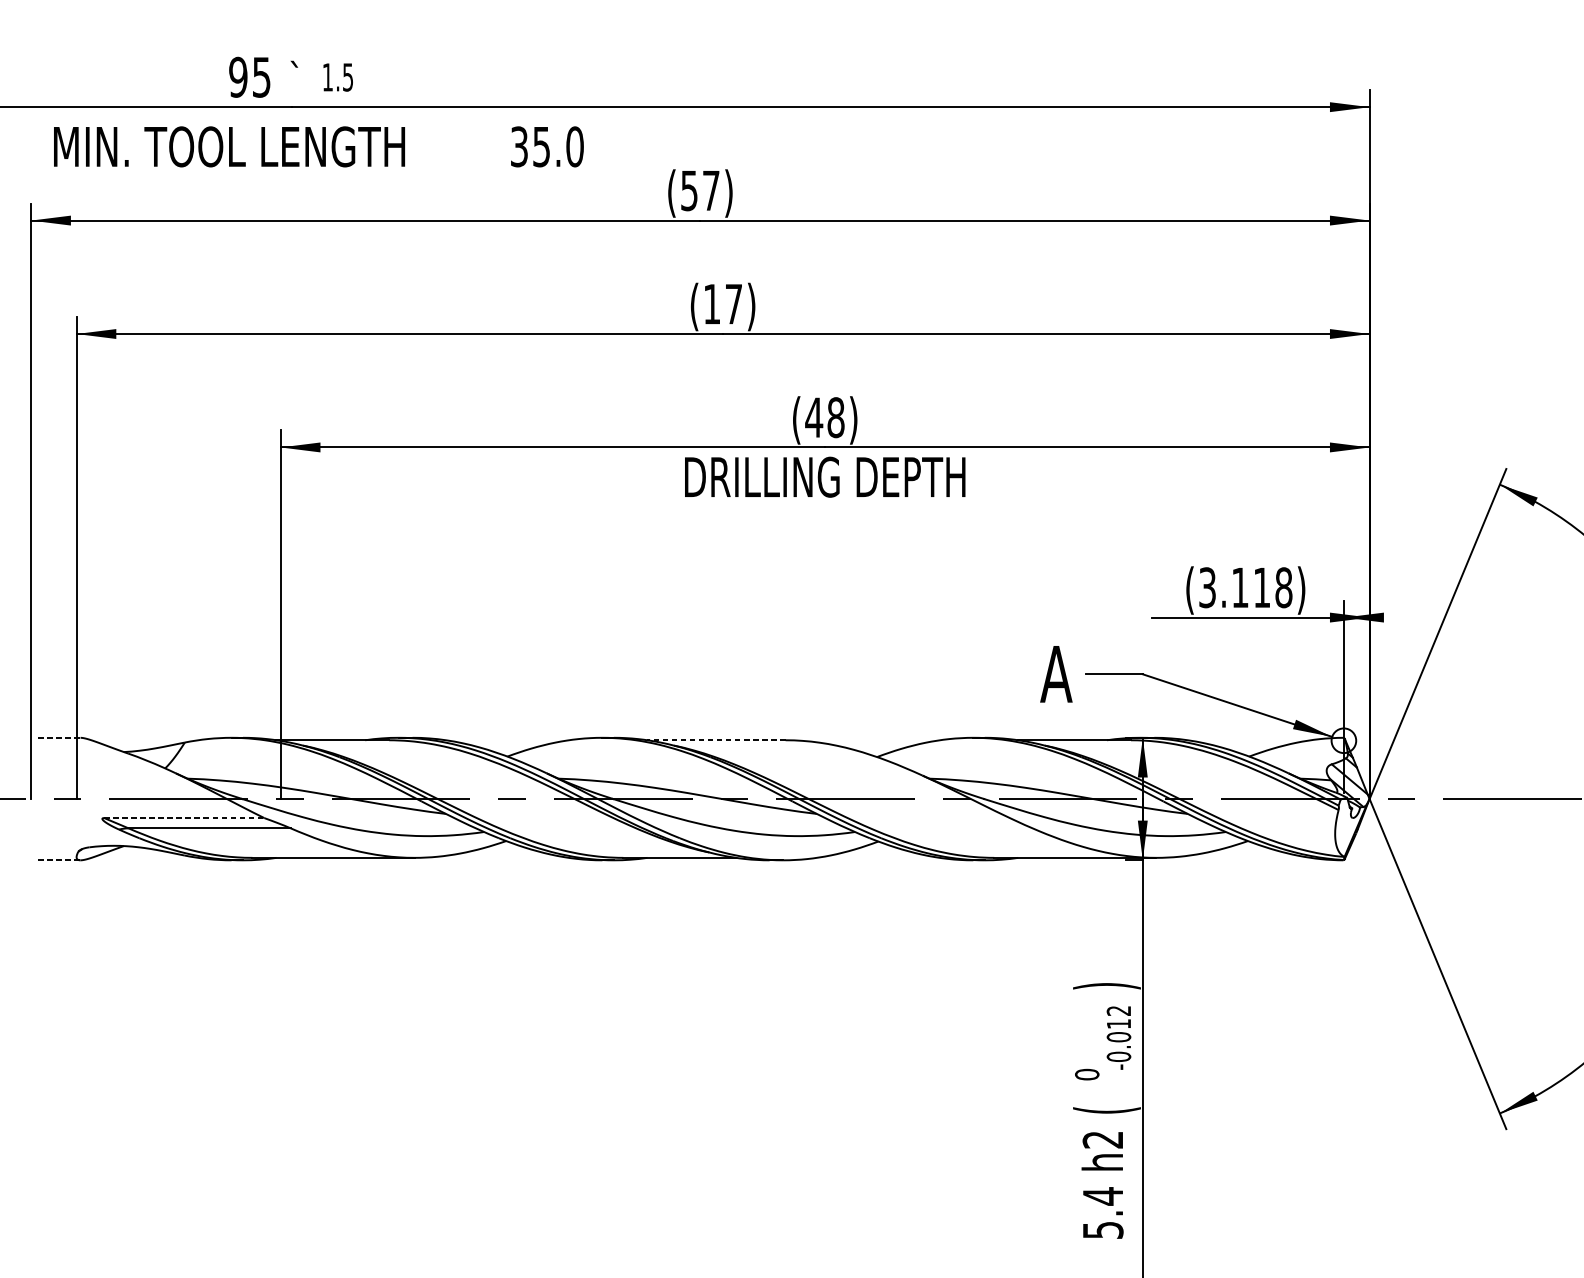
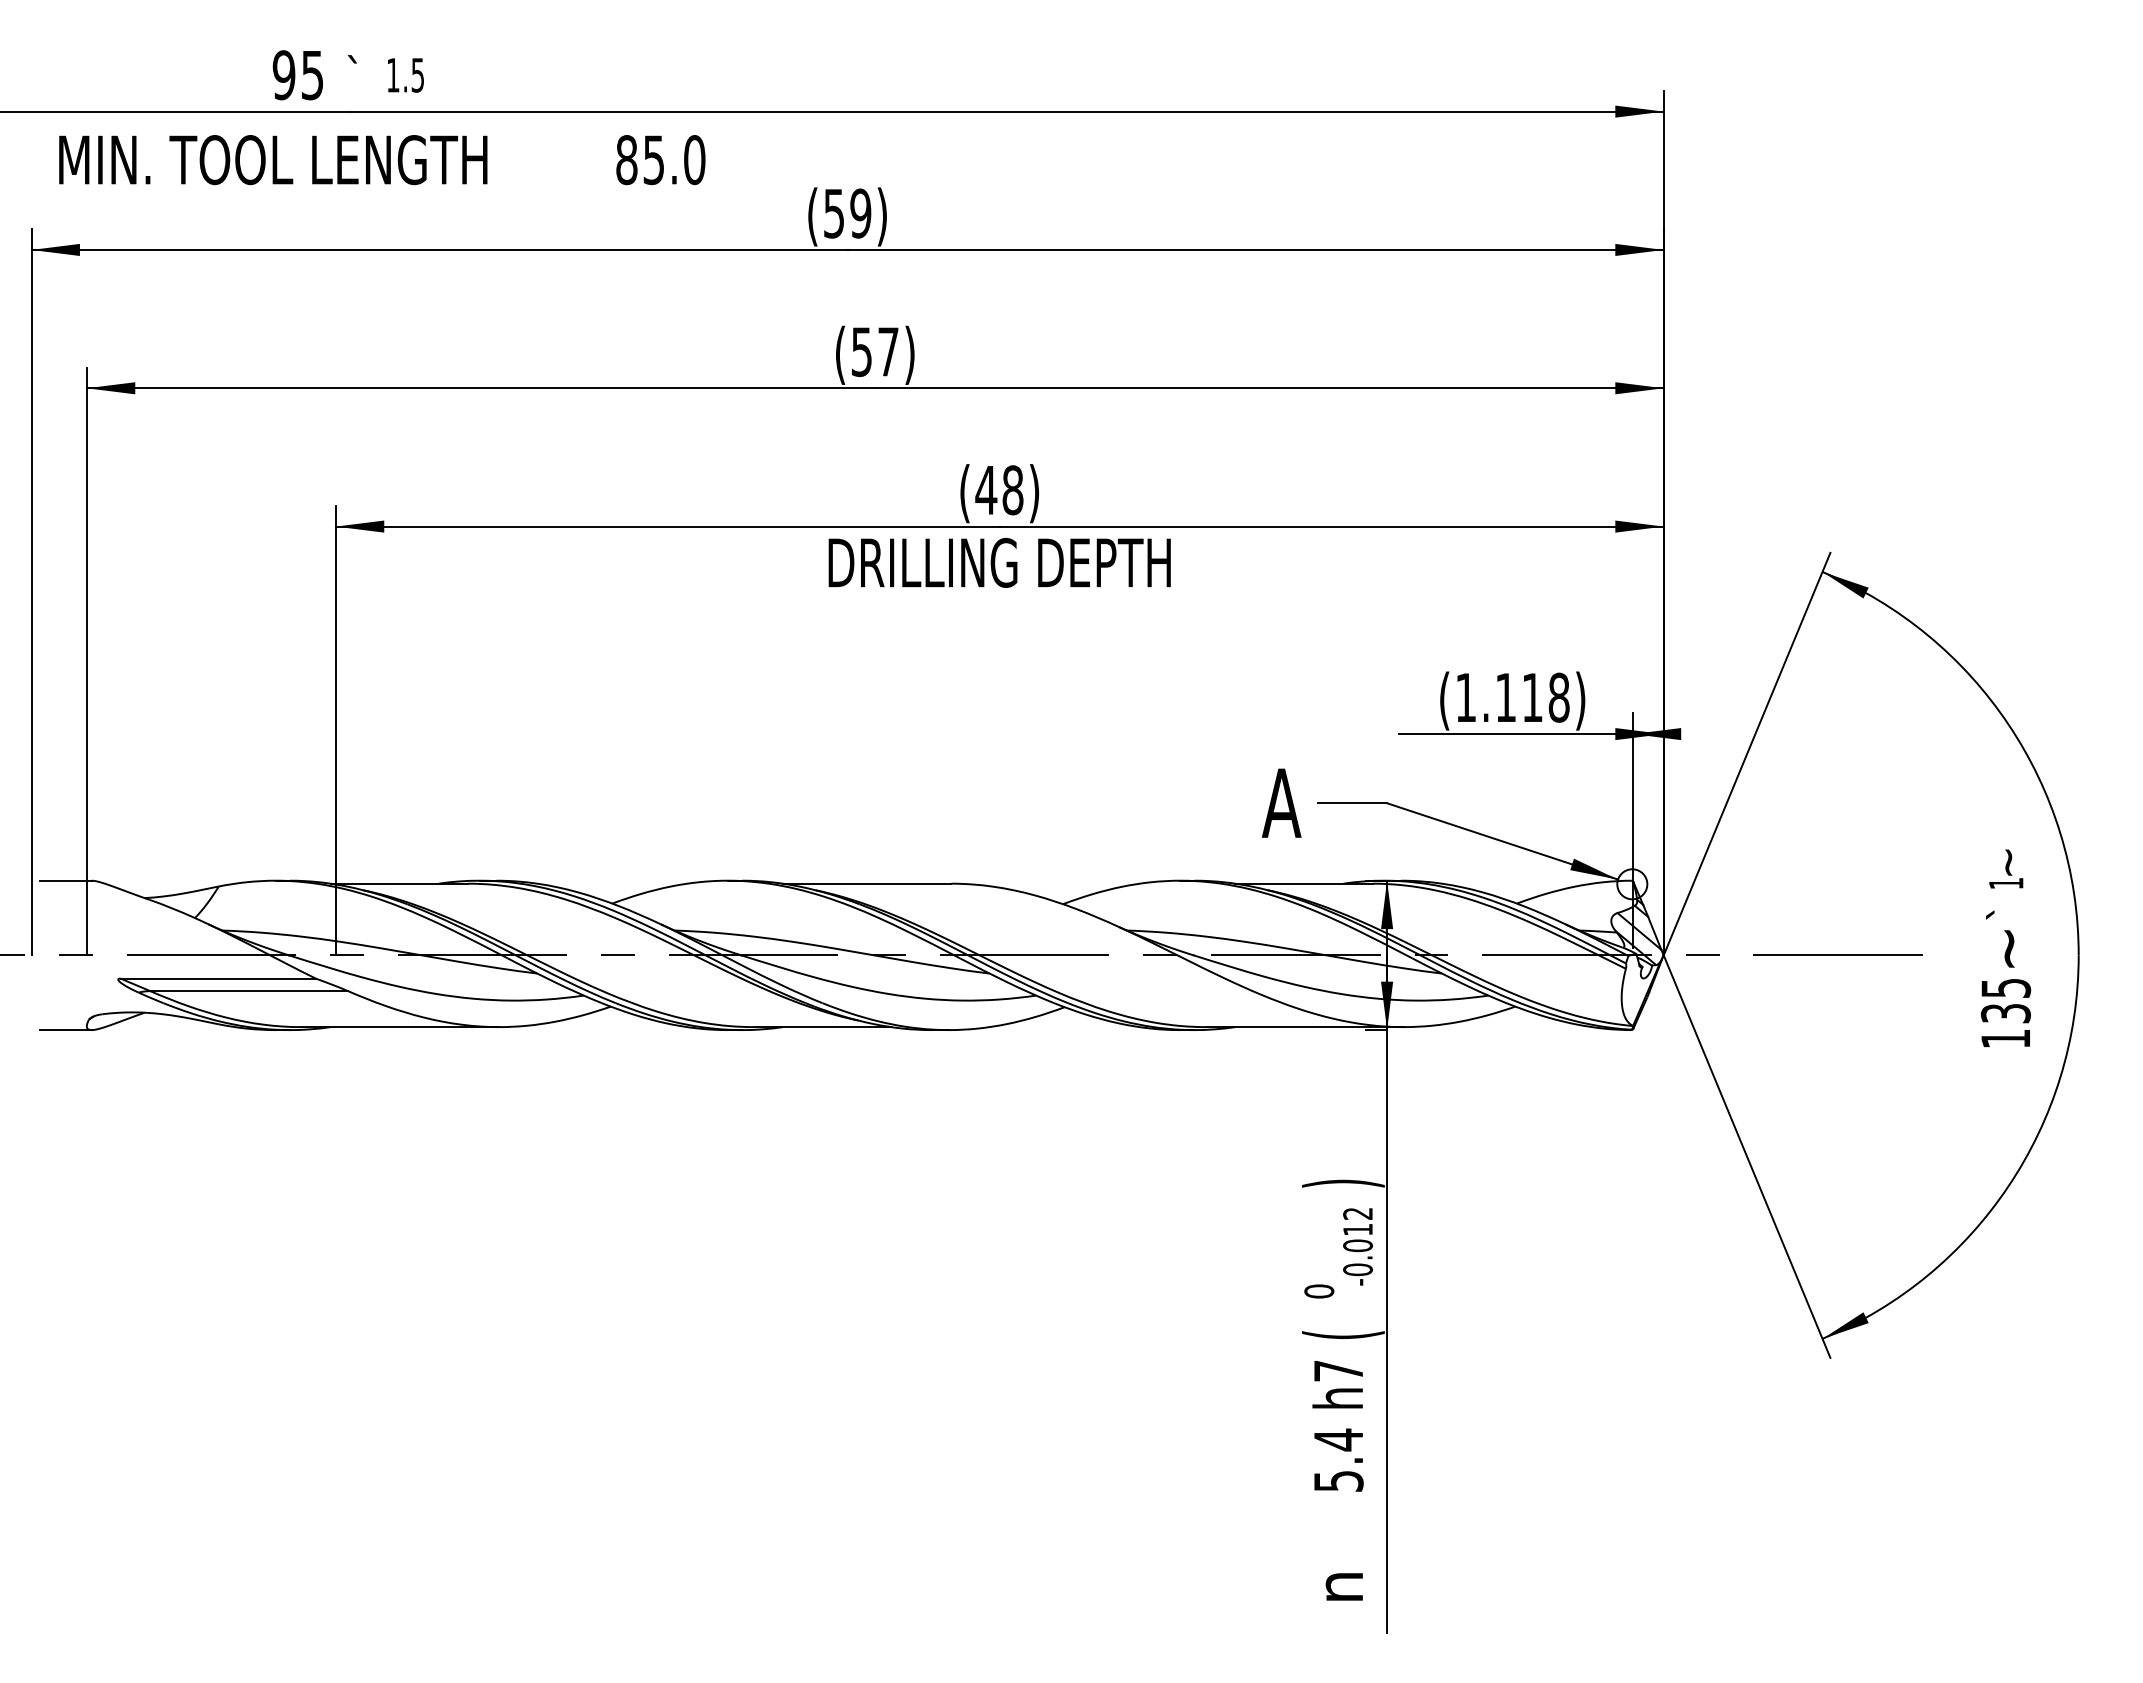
text: (519, 147) -> (626, 160), 35.0 -> 85.0
text: (711, 190) -> (860, 213), (57) -> (59)
text: (711, 303) -> (861, 351), (17) -> (57)
text: (1207, 587) -> (1466, 697), (3.118) -> (1.118)
line: (59, 737) -> (65, 880), dashed -> solid
line: (715, 740) -> (866, 883), dashed -> solid
line: (184, 818) -> (218, 978), dashed -> solid
line: (59, 860) -> (65, 1030), dashed -> solid
text: (1102, 1140) -> (1337, 1371), h2 -> h7

